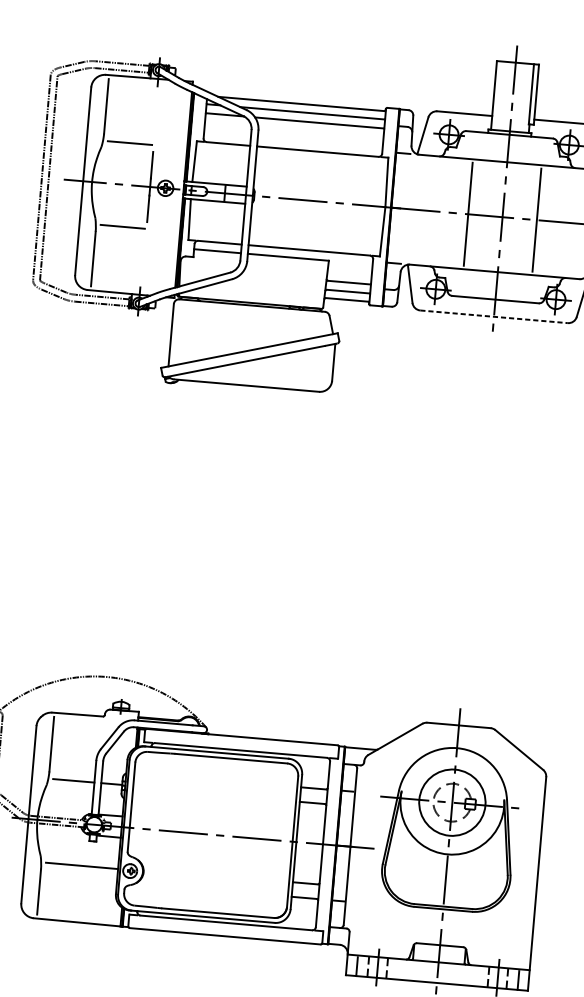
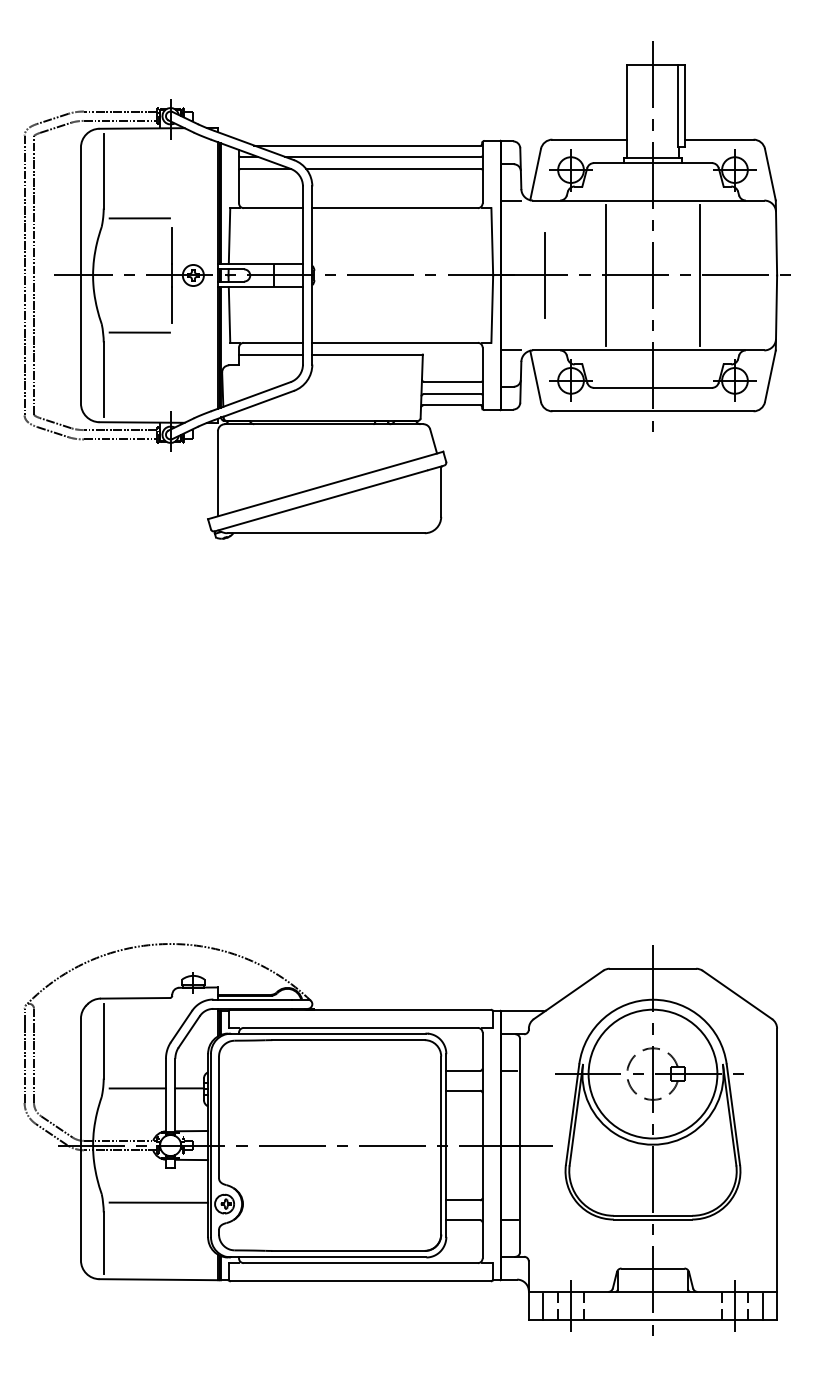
line: (423, 210) -> (544, 275), added
line: (493, 316) -> (652, 411), dashed -> solid
circle: (452, 802) -> (652, 1073), size x1.43

